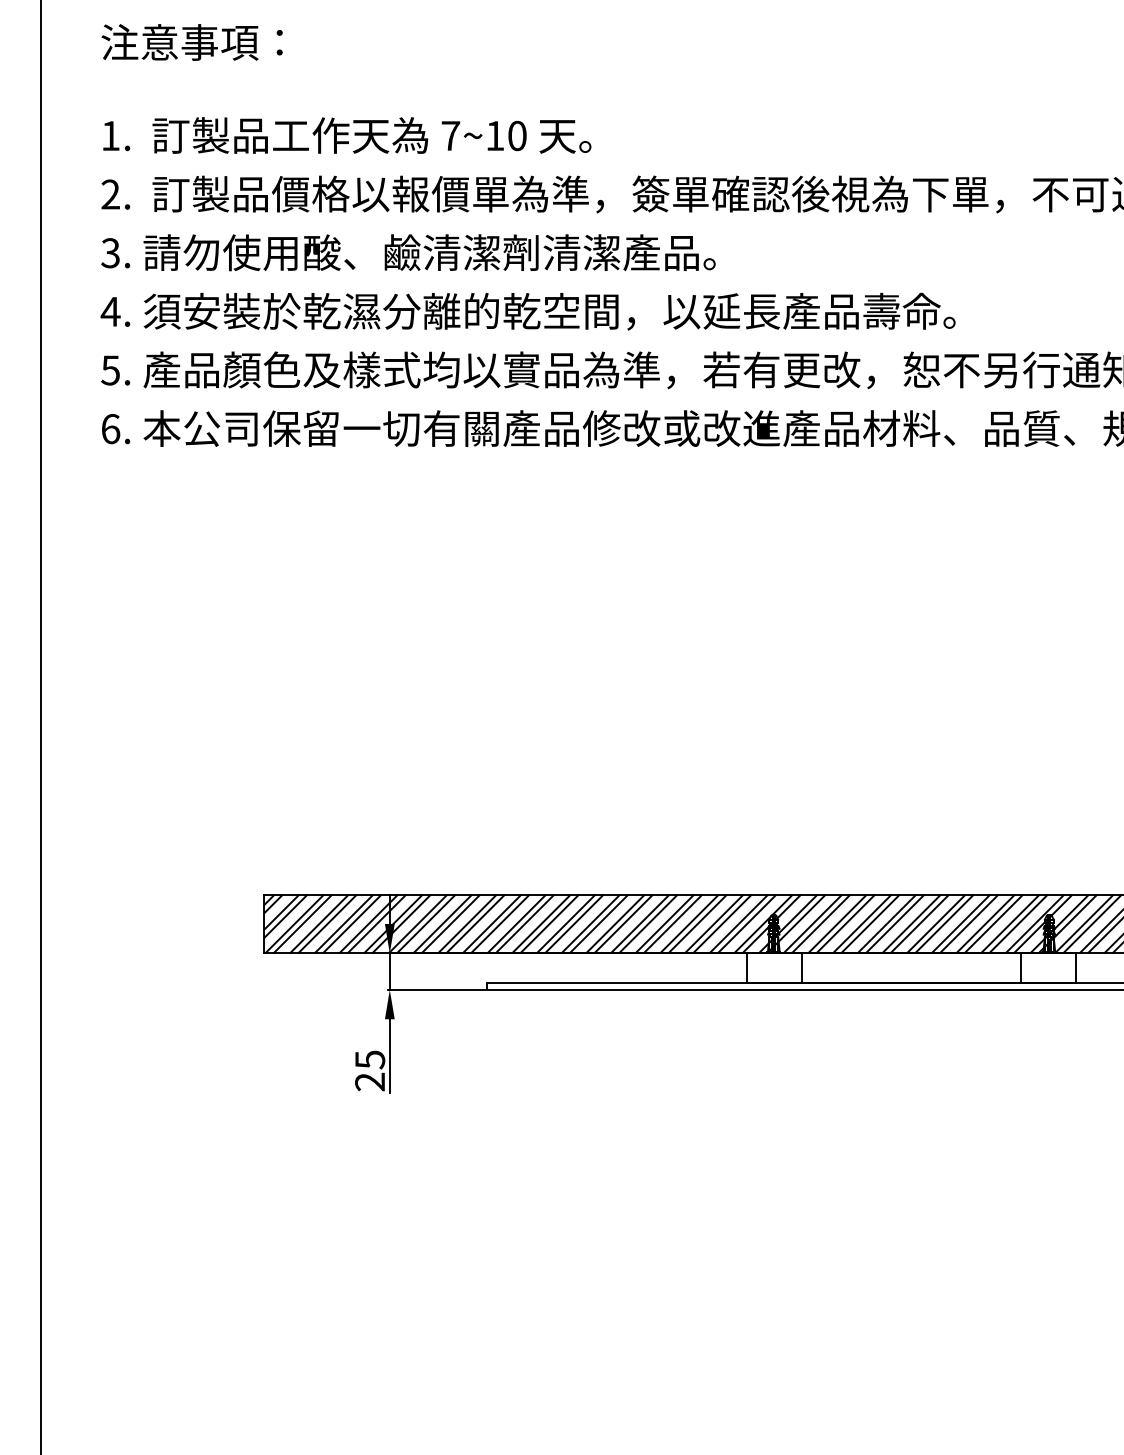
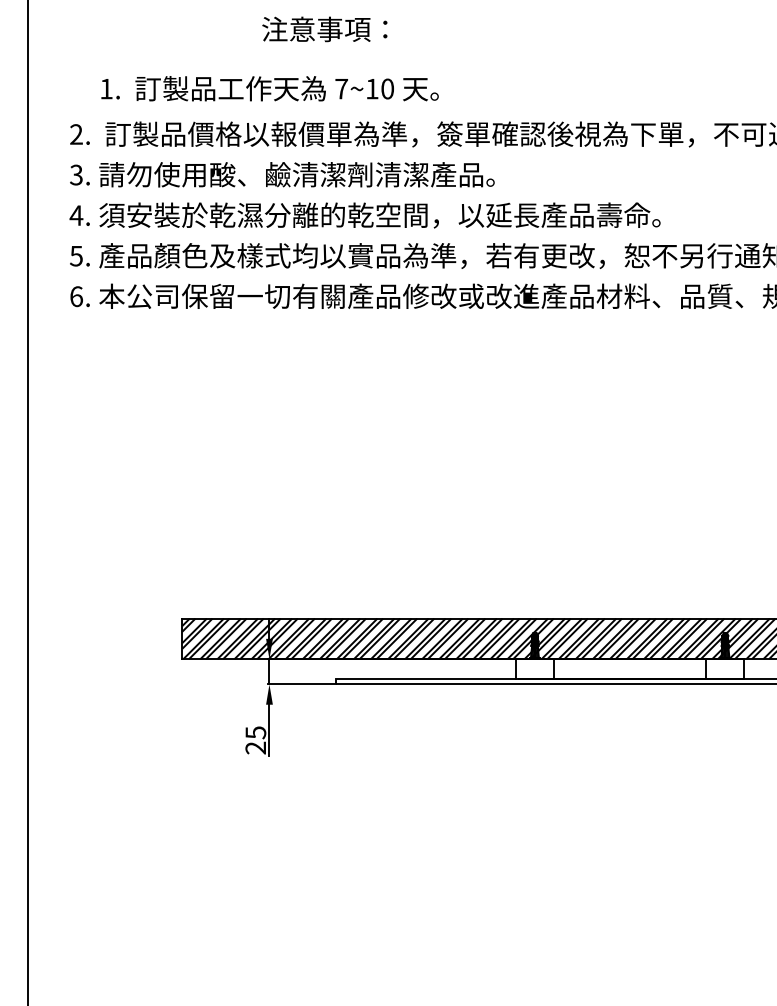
text: (191, 42) -> (324, 29), moved
text: (346, 135) -> (269, 88), moved

